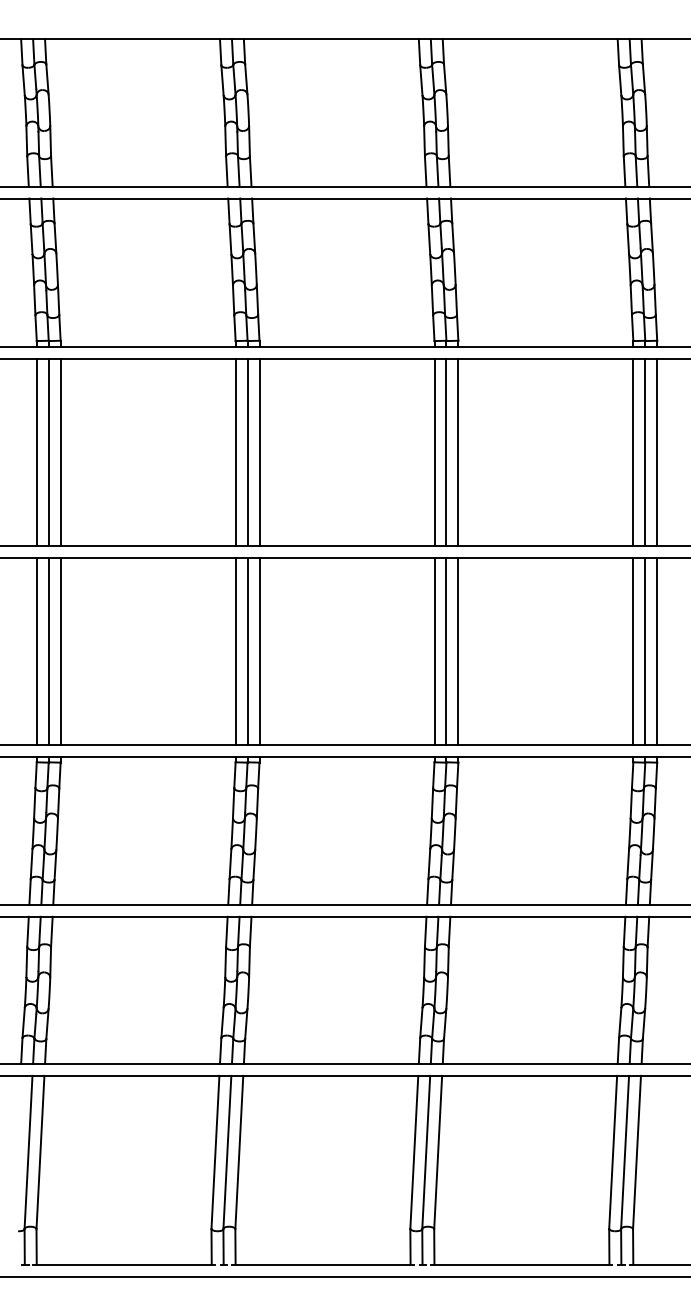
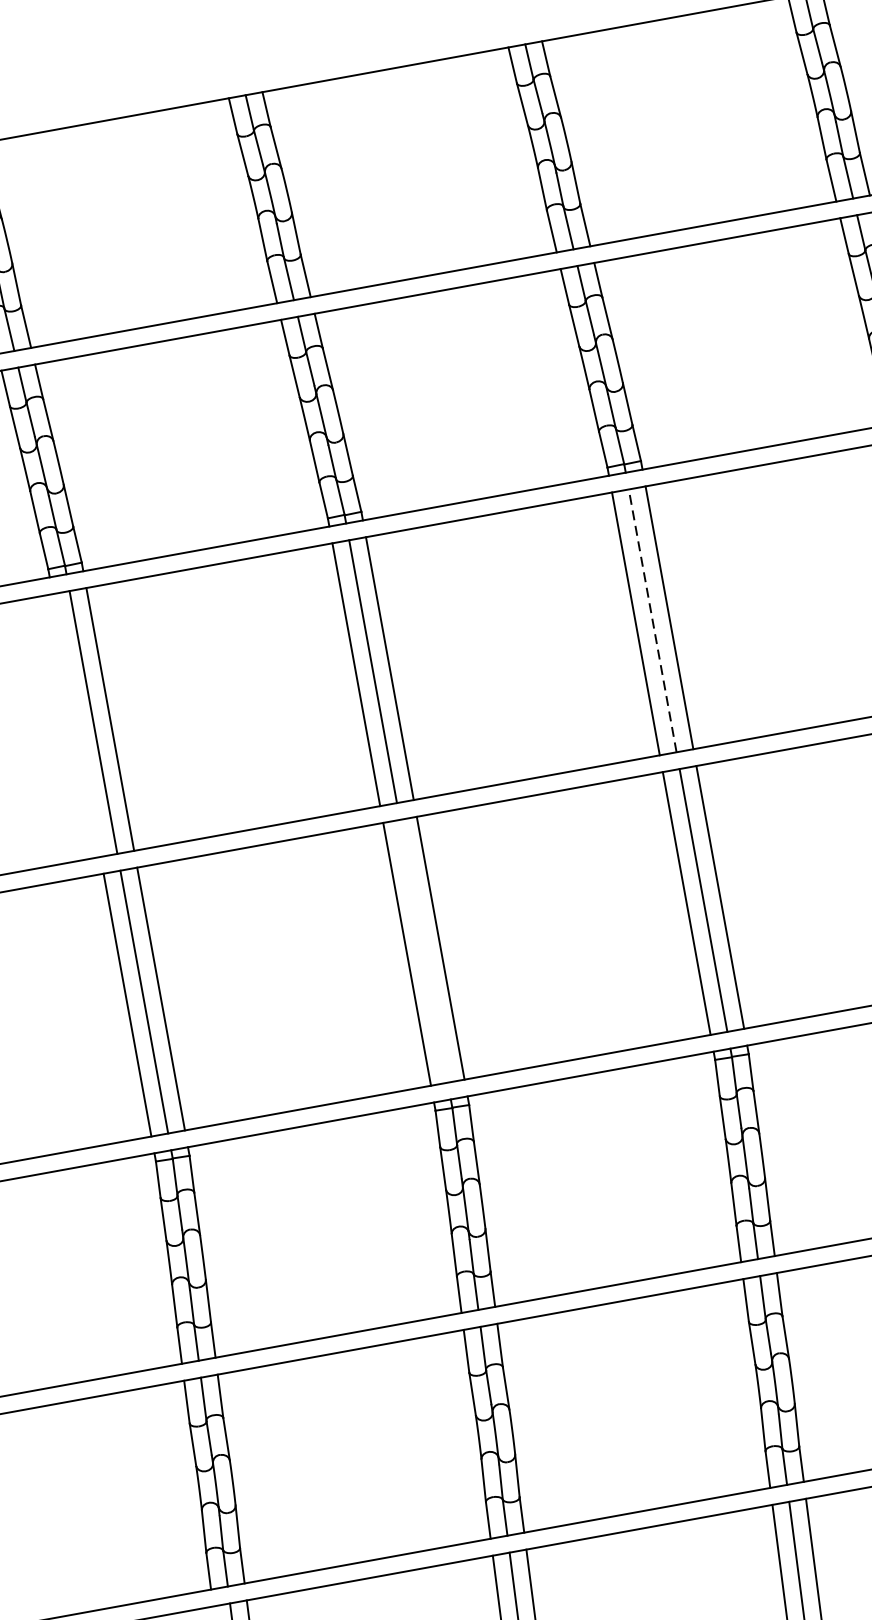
line: (36, 451) -> (76, 724), removed
line: (446, 451) -> (652, 619), solid -> dashed
line: (247, 650) -> (423, 950), removed

